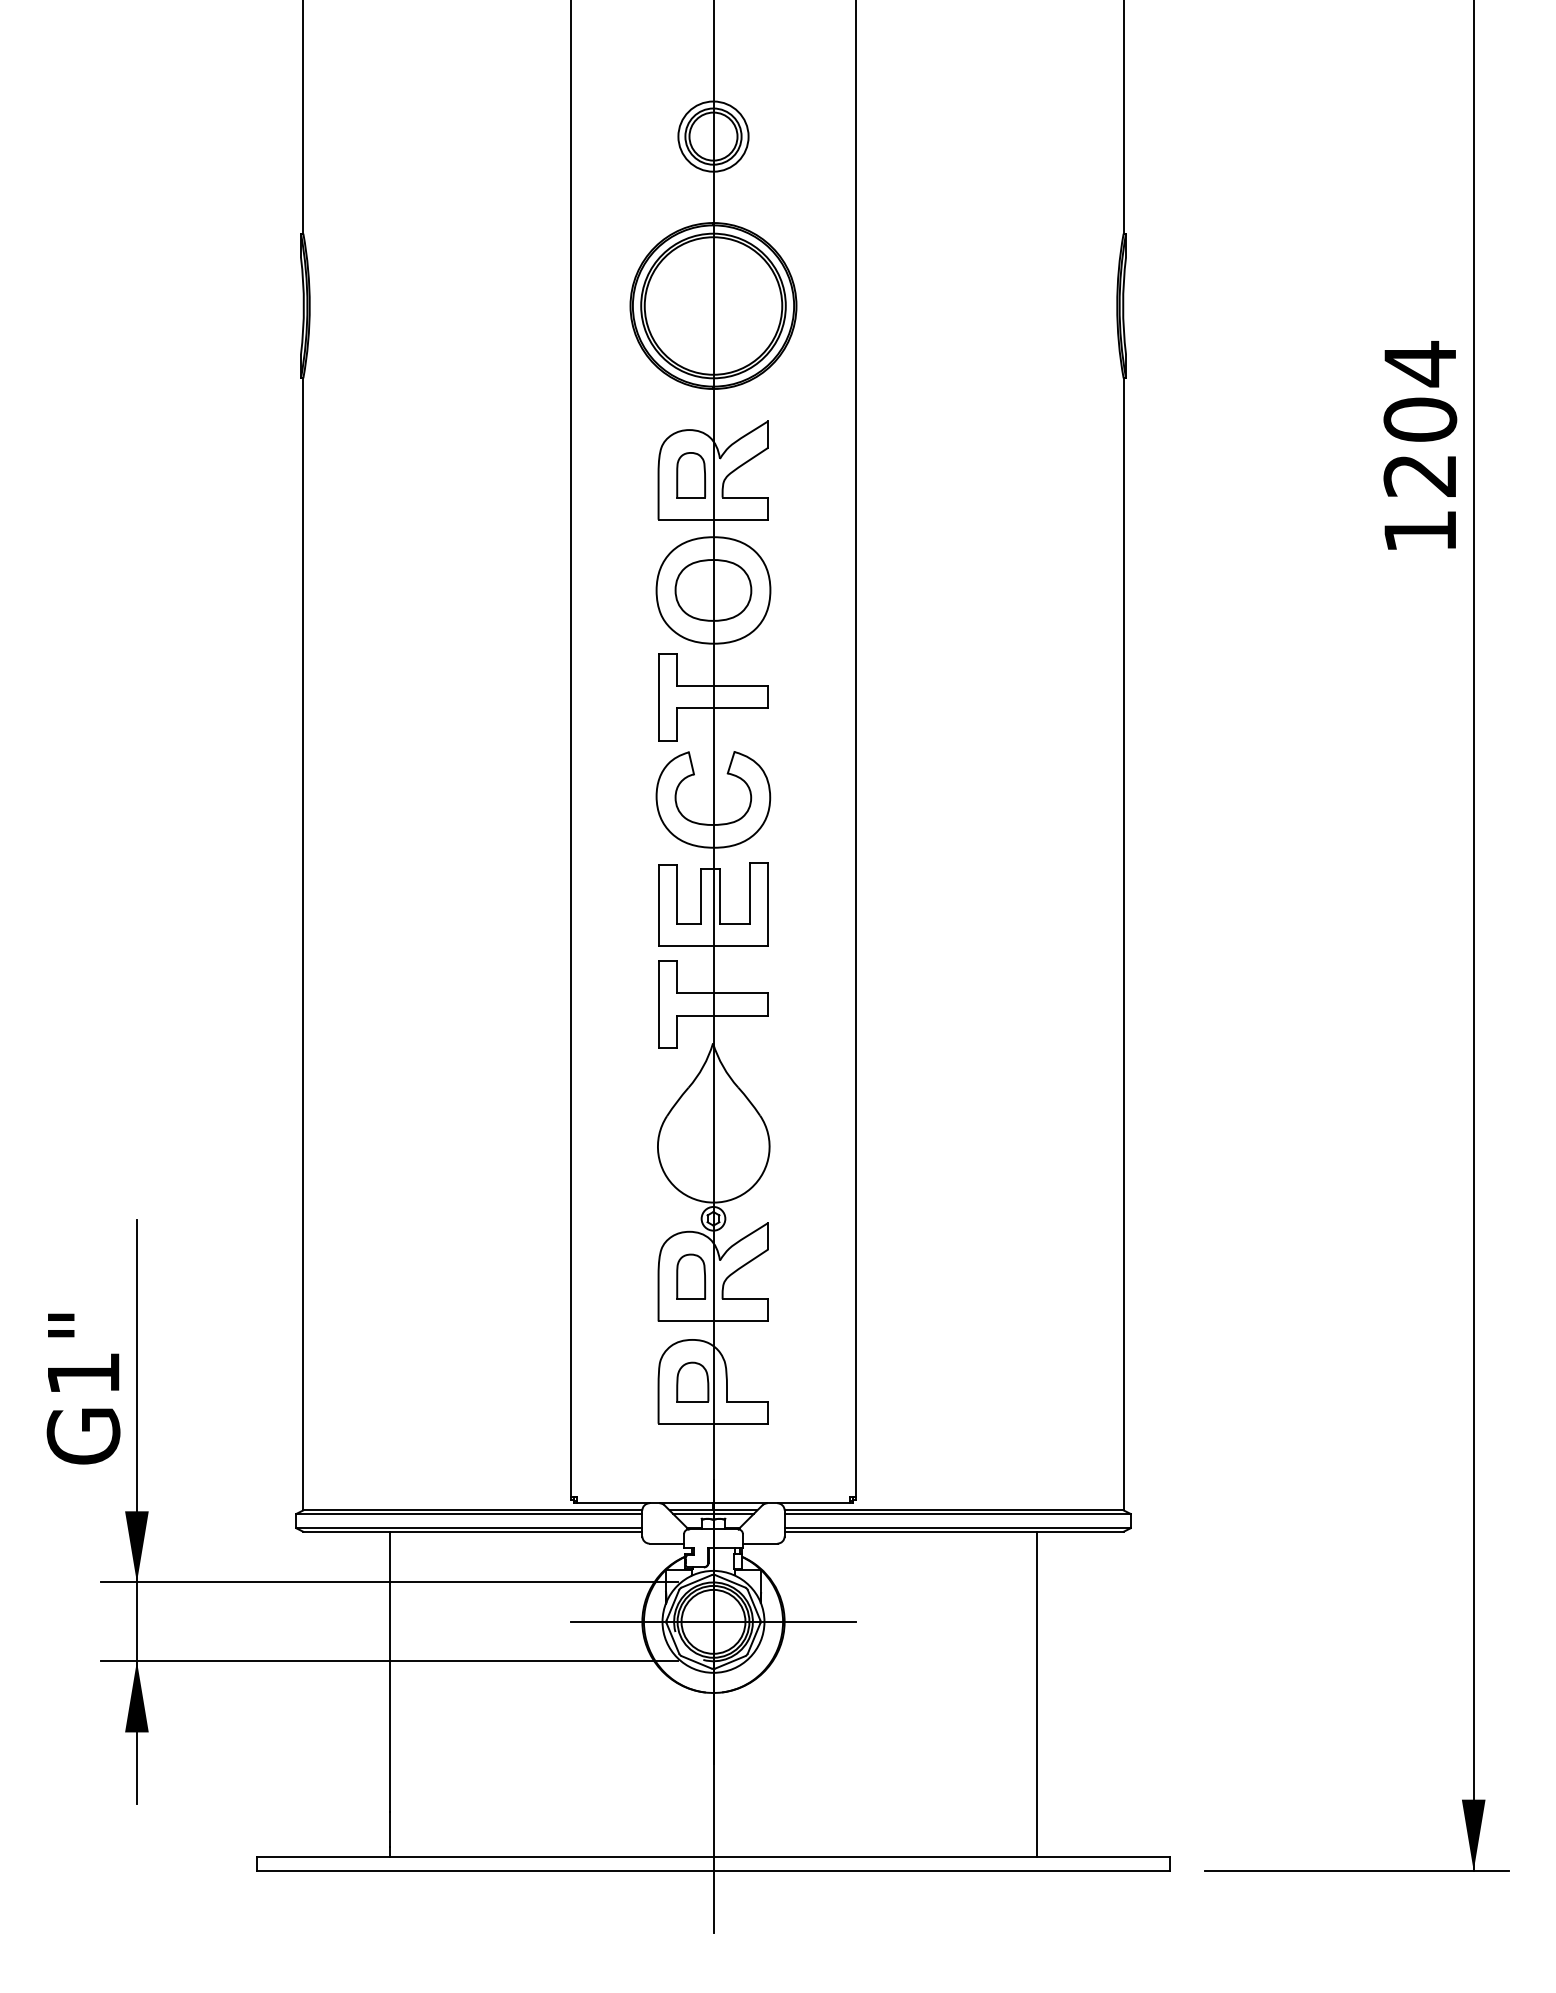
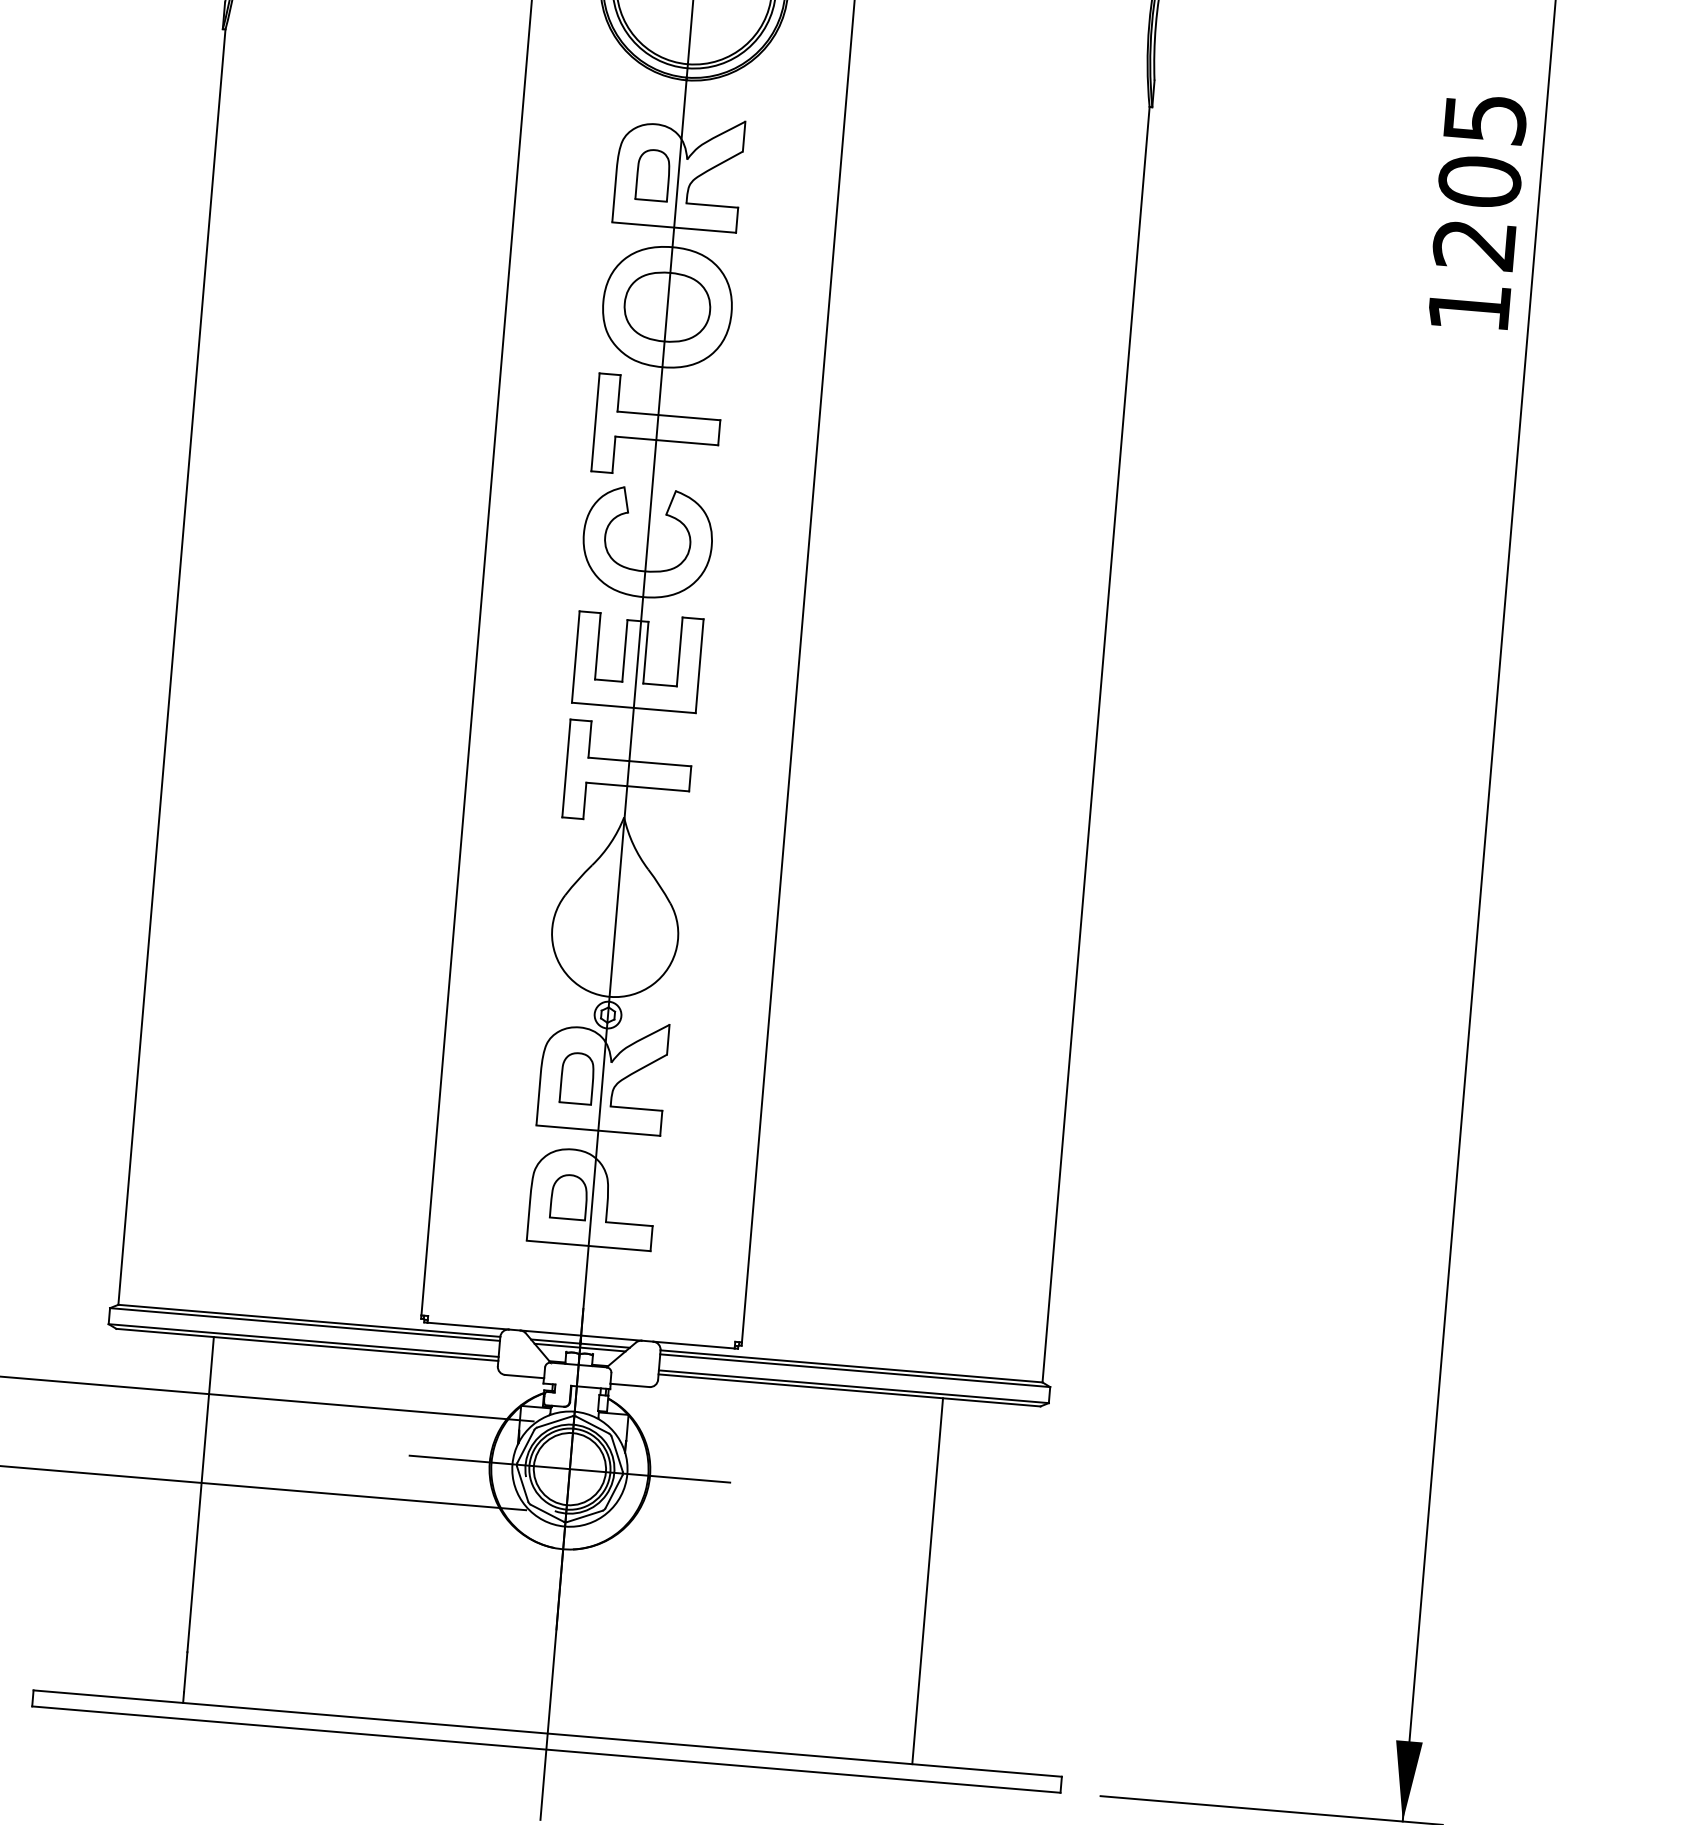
text: (1420, 364) -> (1485, 119), 1204 -> 1205

